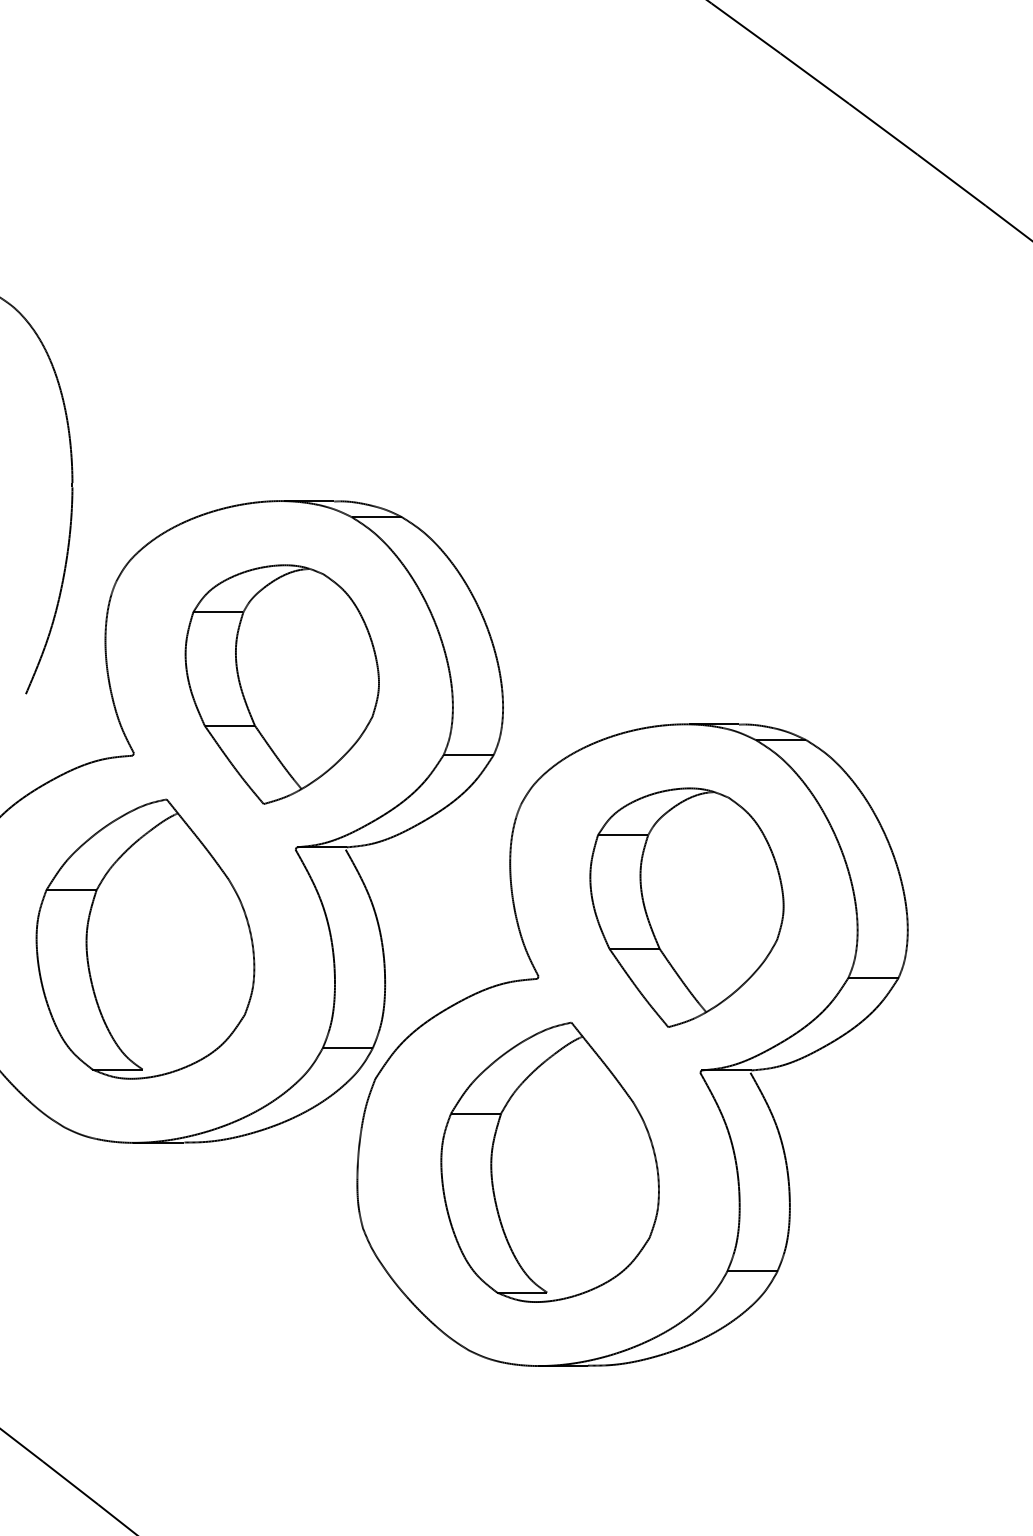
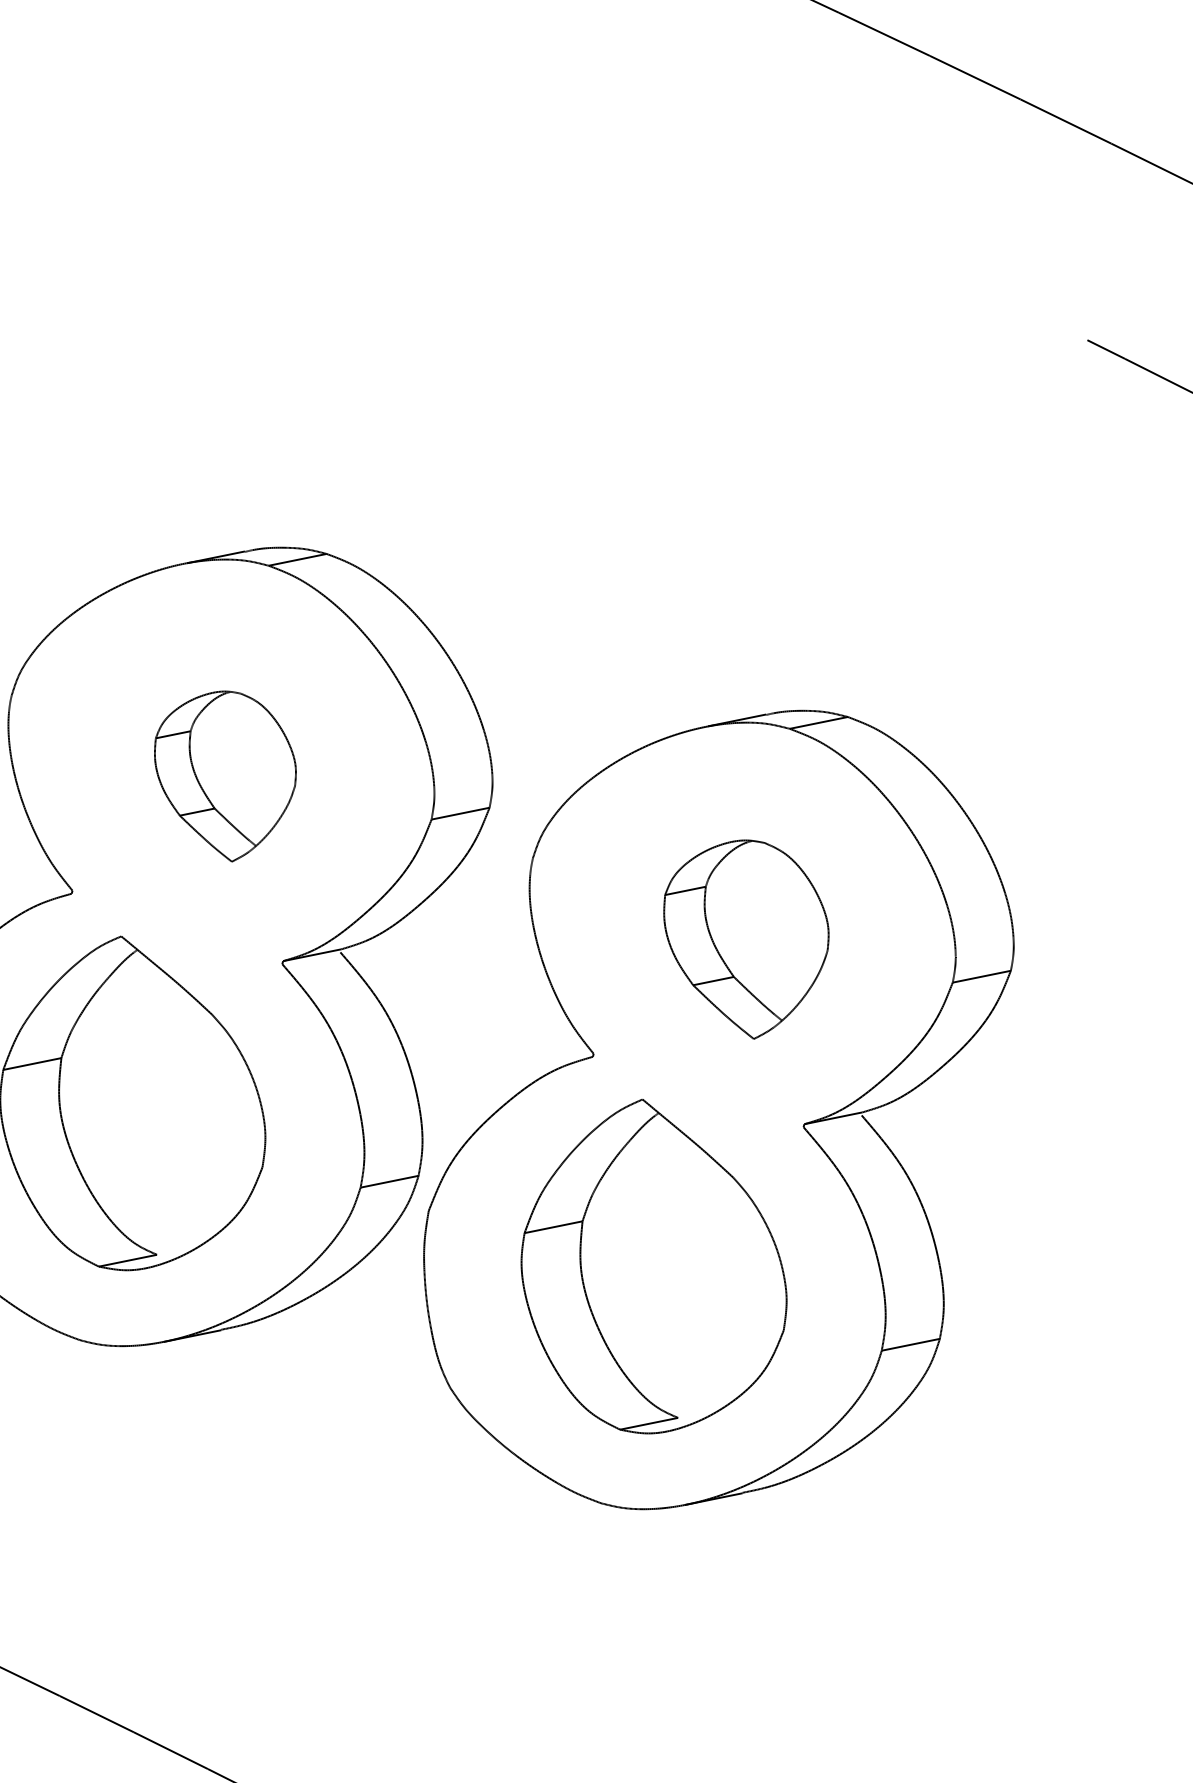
part: (281, 684) -> (227, 776), size x0.6
part: (686, 907) -> (748, 939), size x0.7

